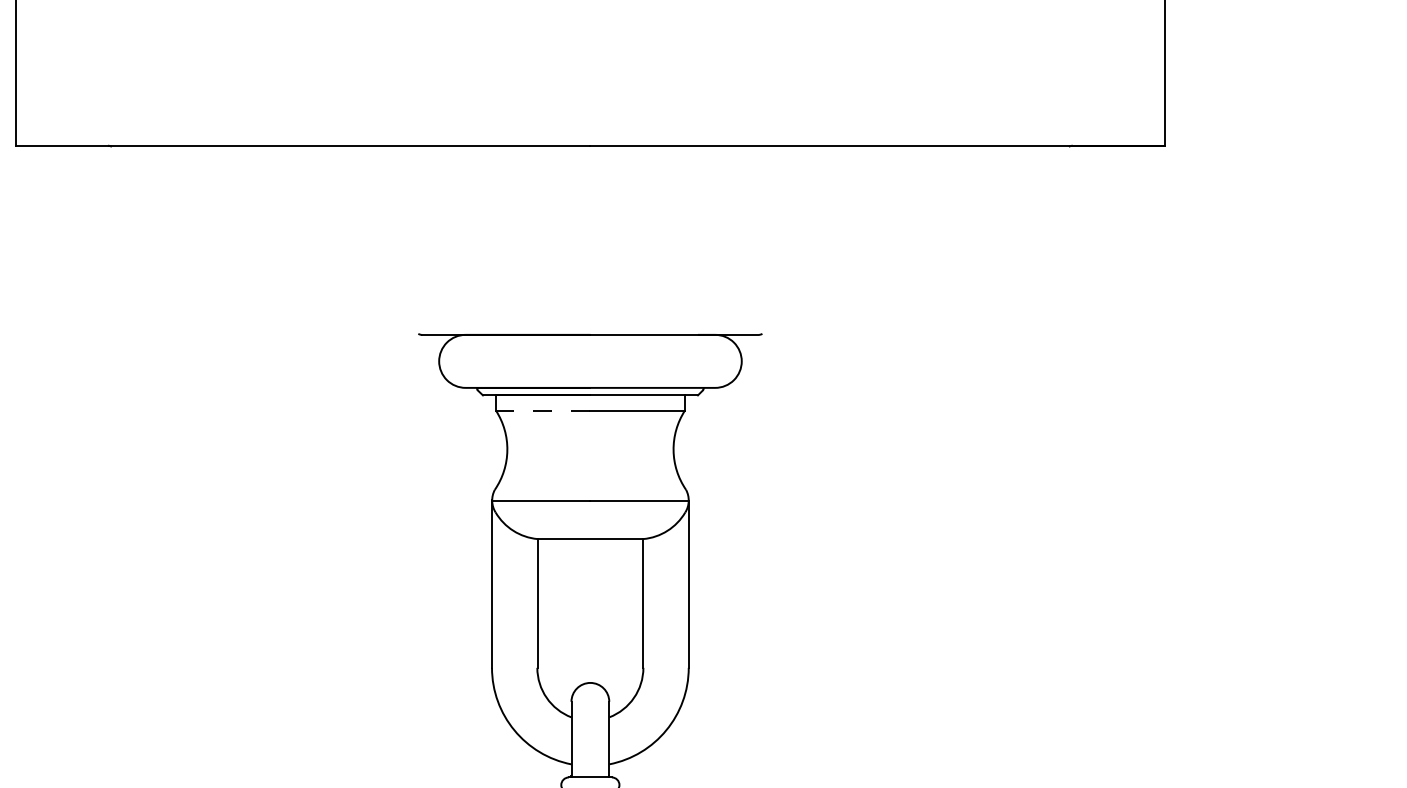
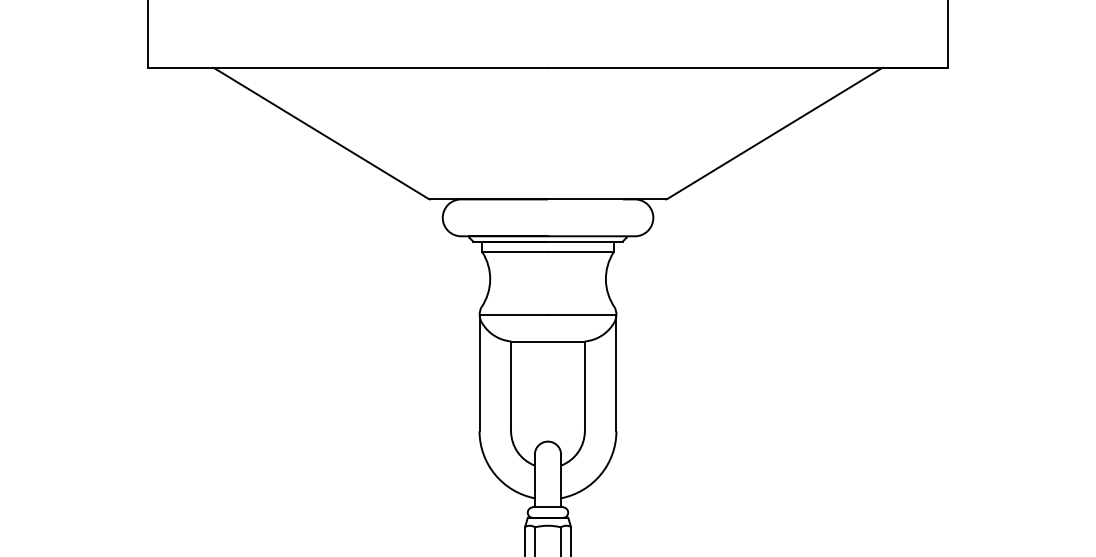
line: (264, 240) -> (321, 133), added
line: (915, 240) -> (774, 133), added
line: (543, 411) -> (515, 252), dashed -> solid

